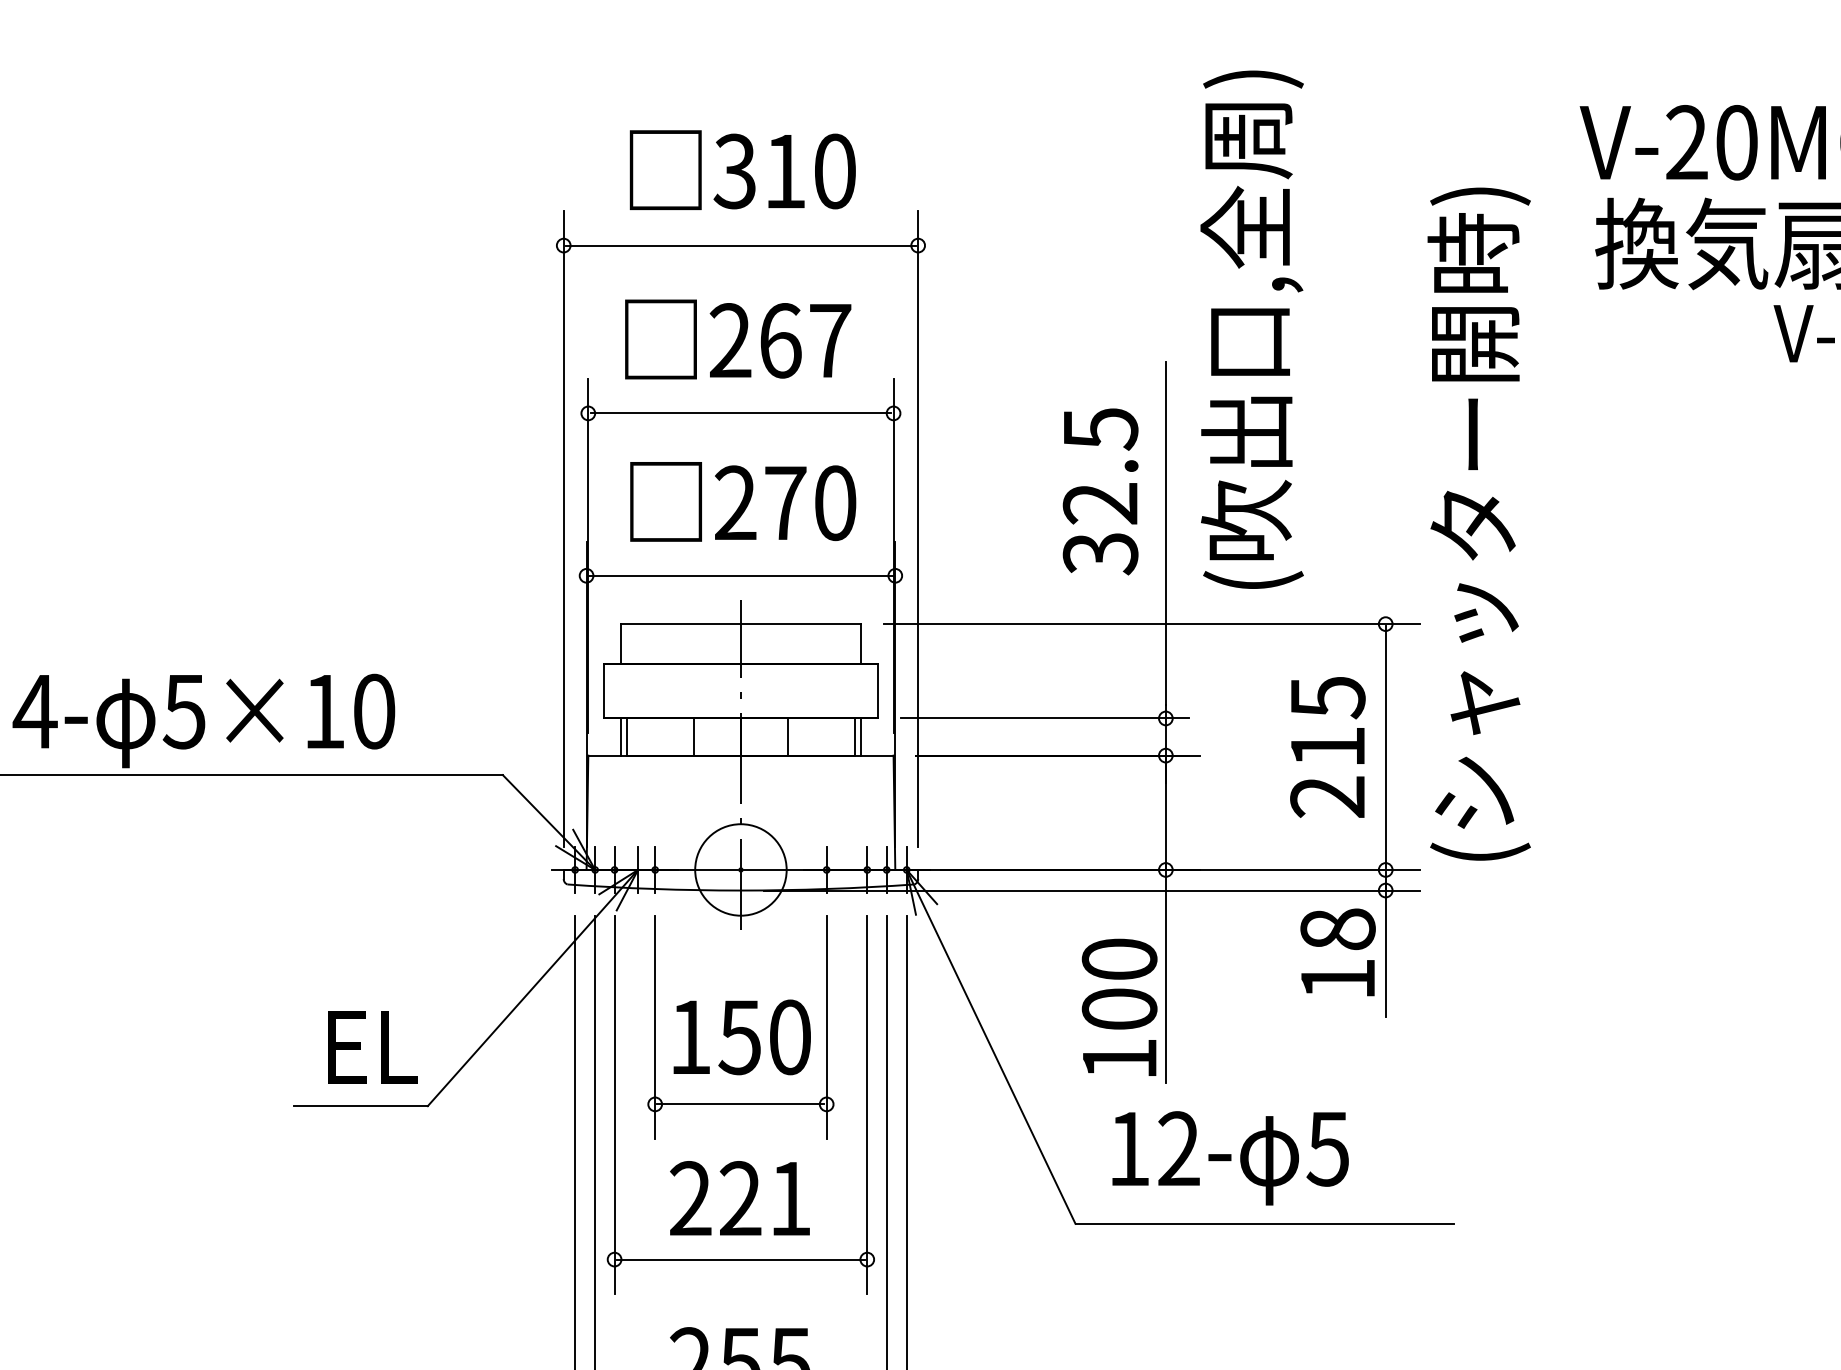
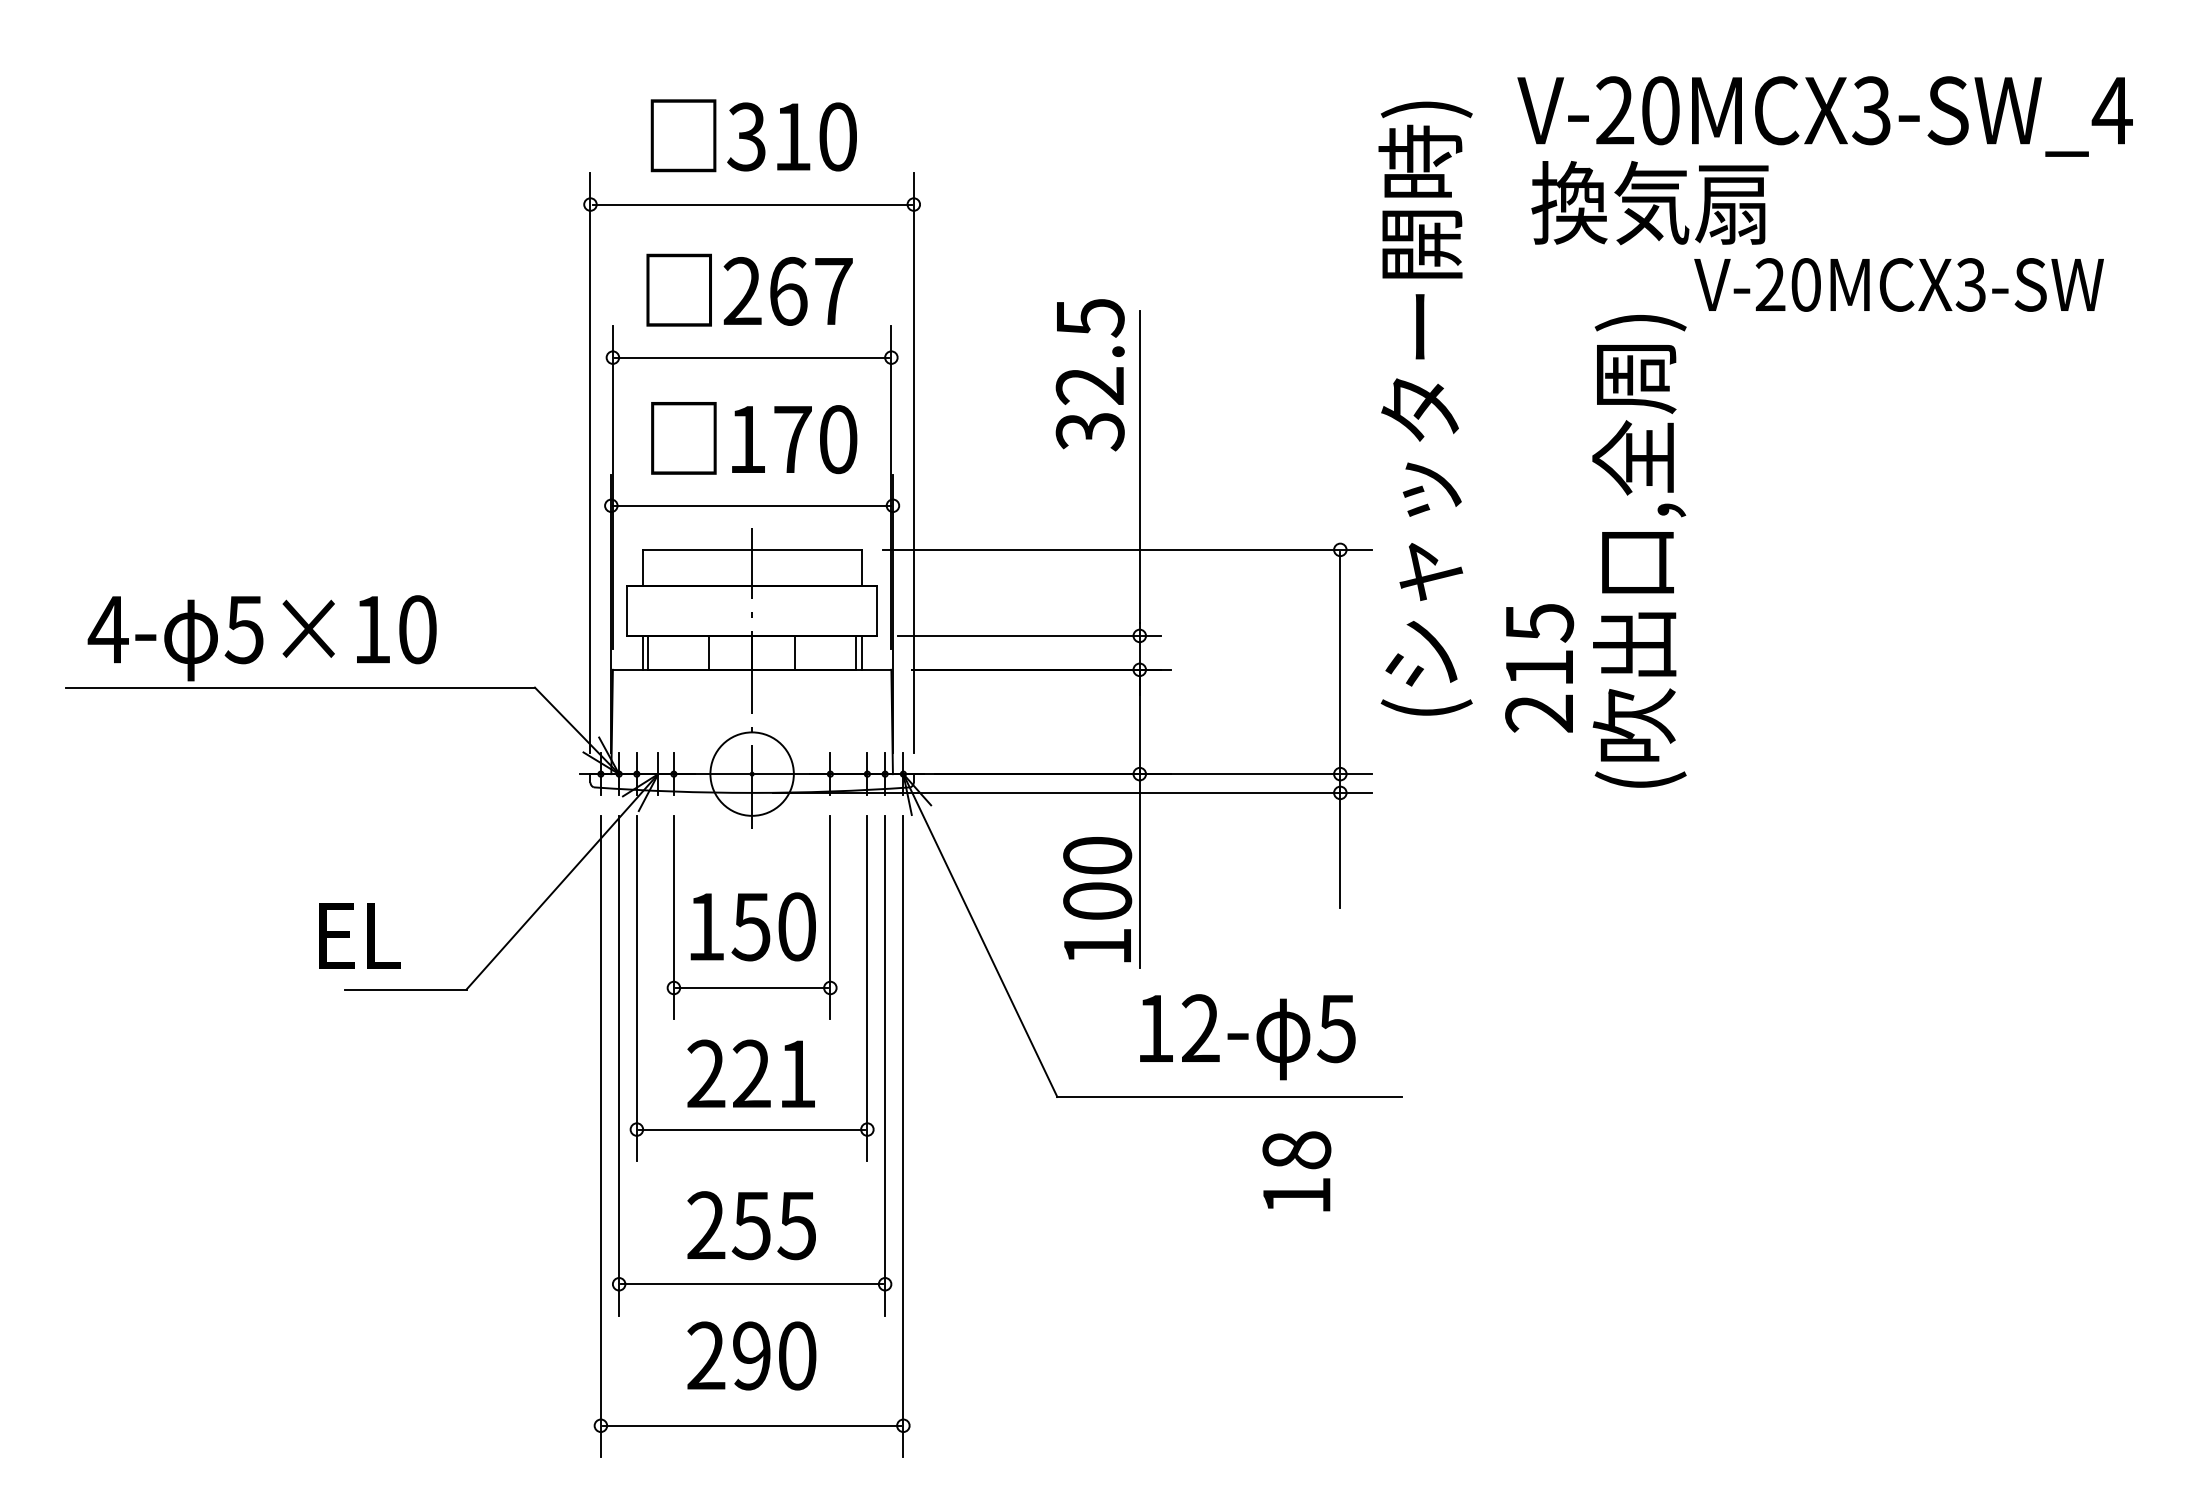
text: (1252, 329) -> (1639, 551), moved
text: (1099, 492) -> (1089, 375), moved
text: (735, 502) -> (747, 438), 270 -> 170
text: (1479, 523) -> (1425, 408), moved
text: (1327, 747) -> (1539, 668), moved
text: (1337, 952) -> (1296, 1171), moved
text: (371, 1046) -> (359, 935), moved
text: (1230, 1158) -> (1247, 1037), moved

